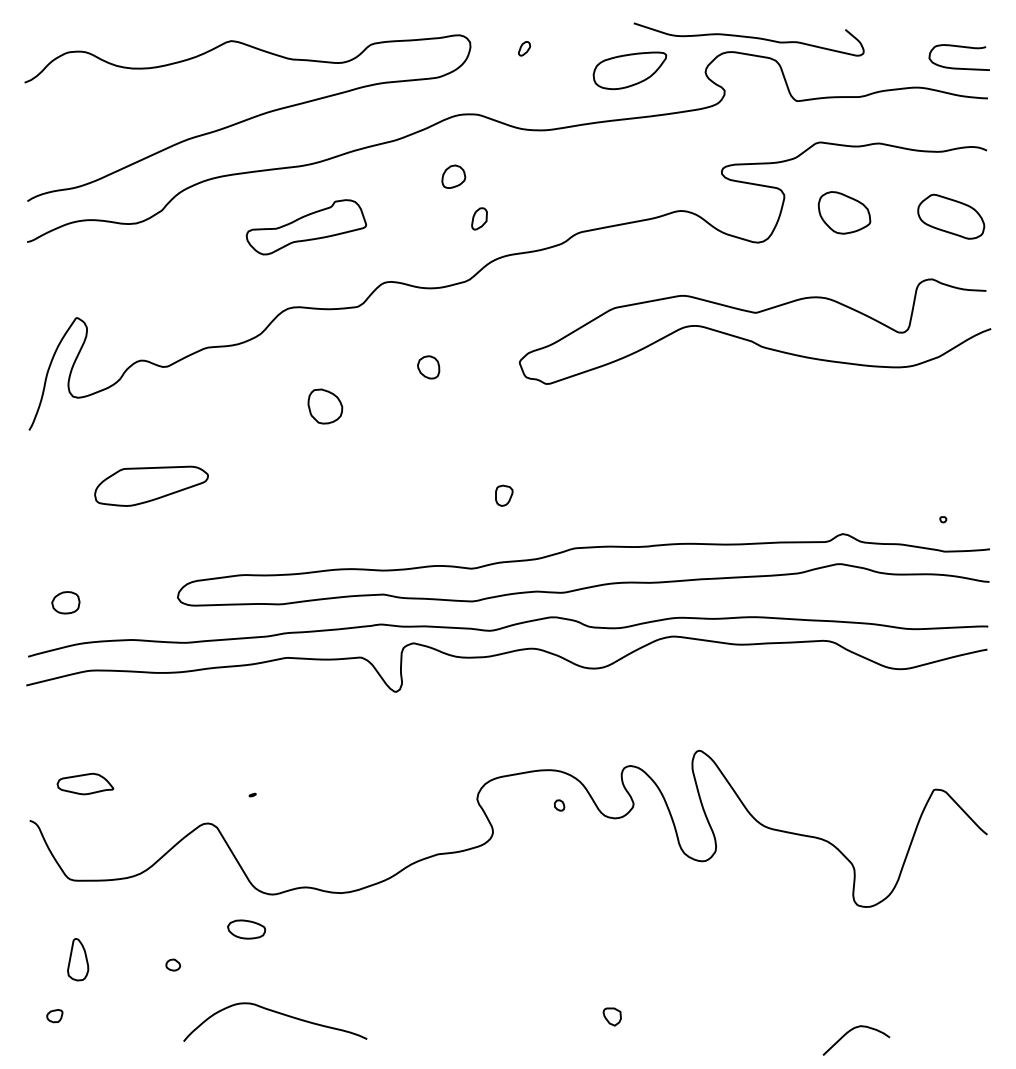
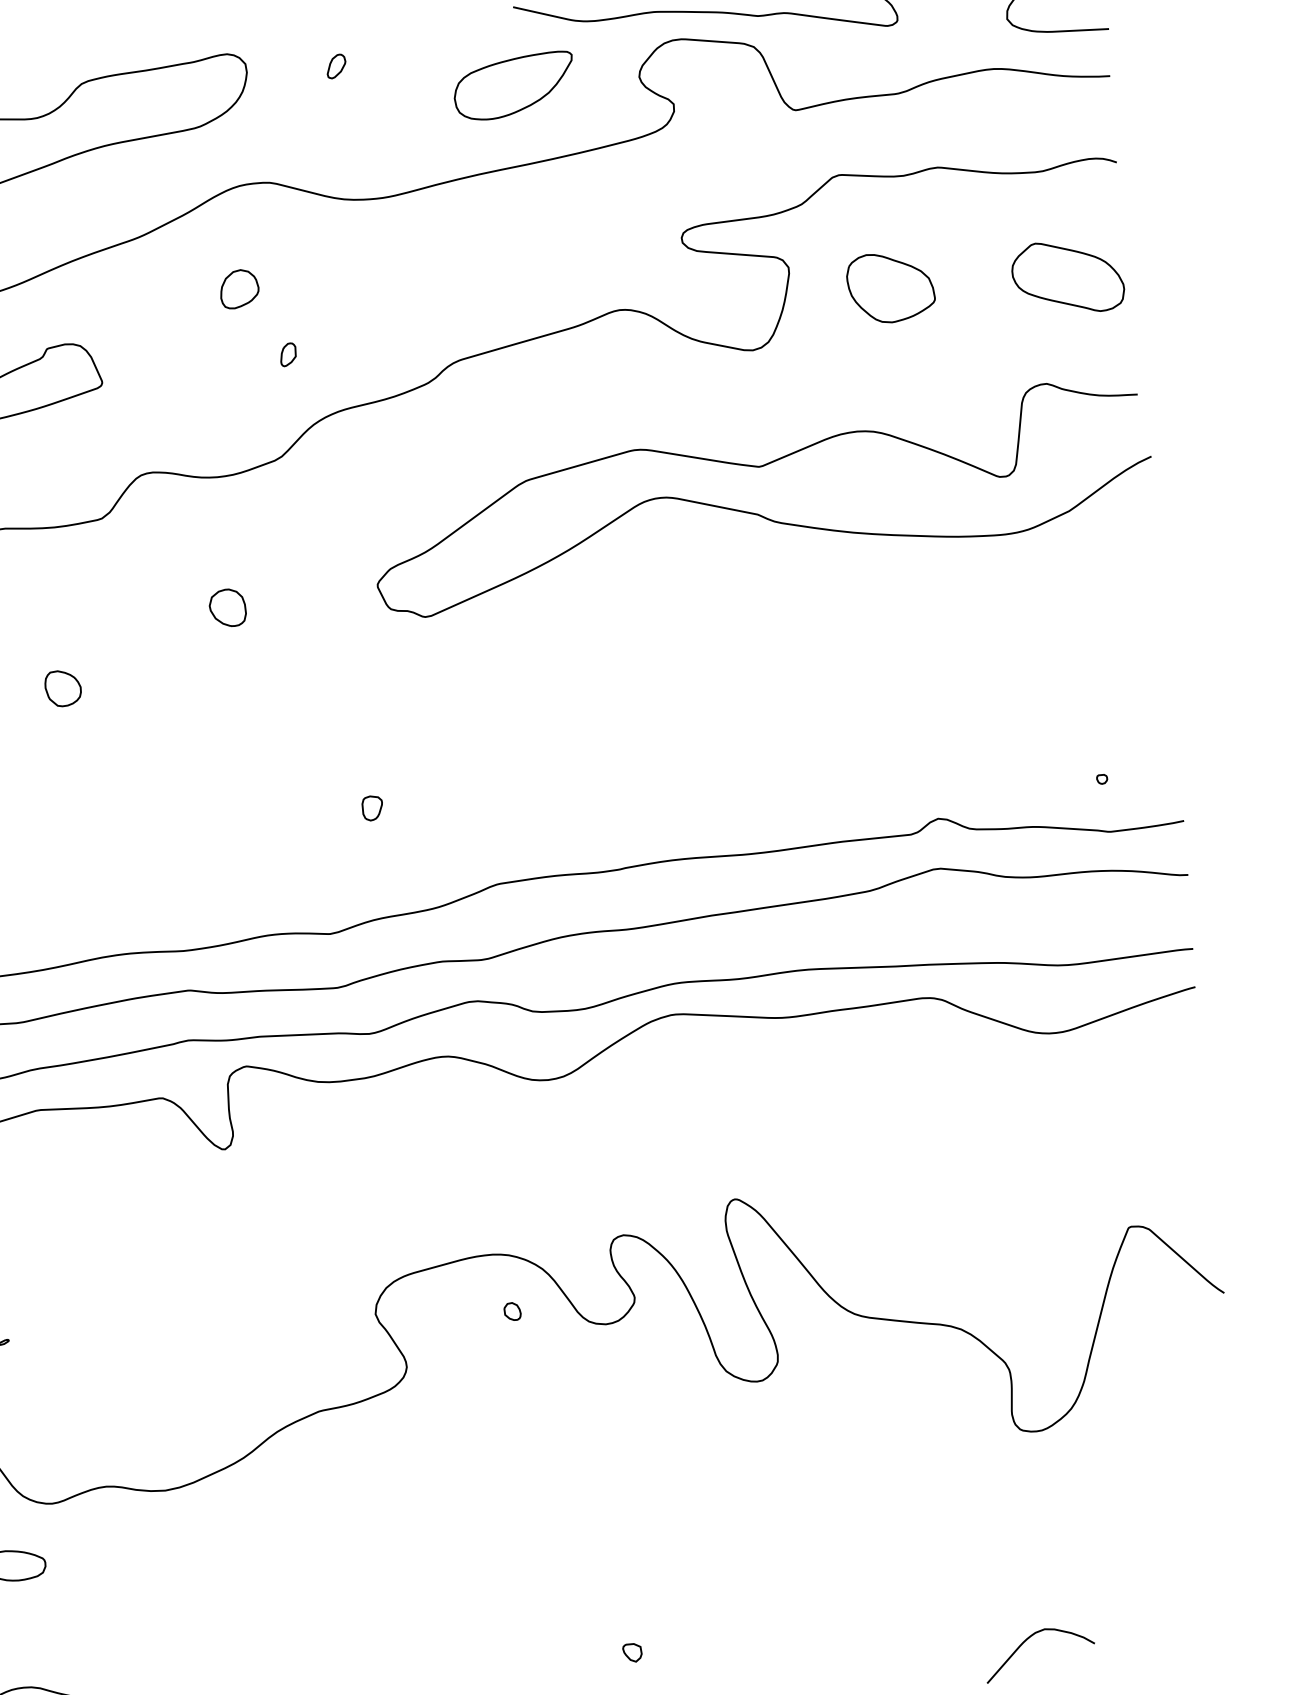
part: (478, 218) -> (286, 354), size x0.62
part: (325, 405) -> (63, 687), size x0.62
part: (503, 495) -> (371, 808), size x0.71
part: (611, 1016) -> (631, 1652), size x0.62

